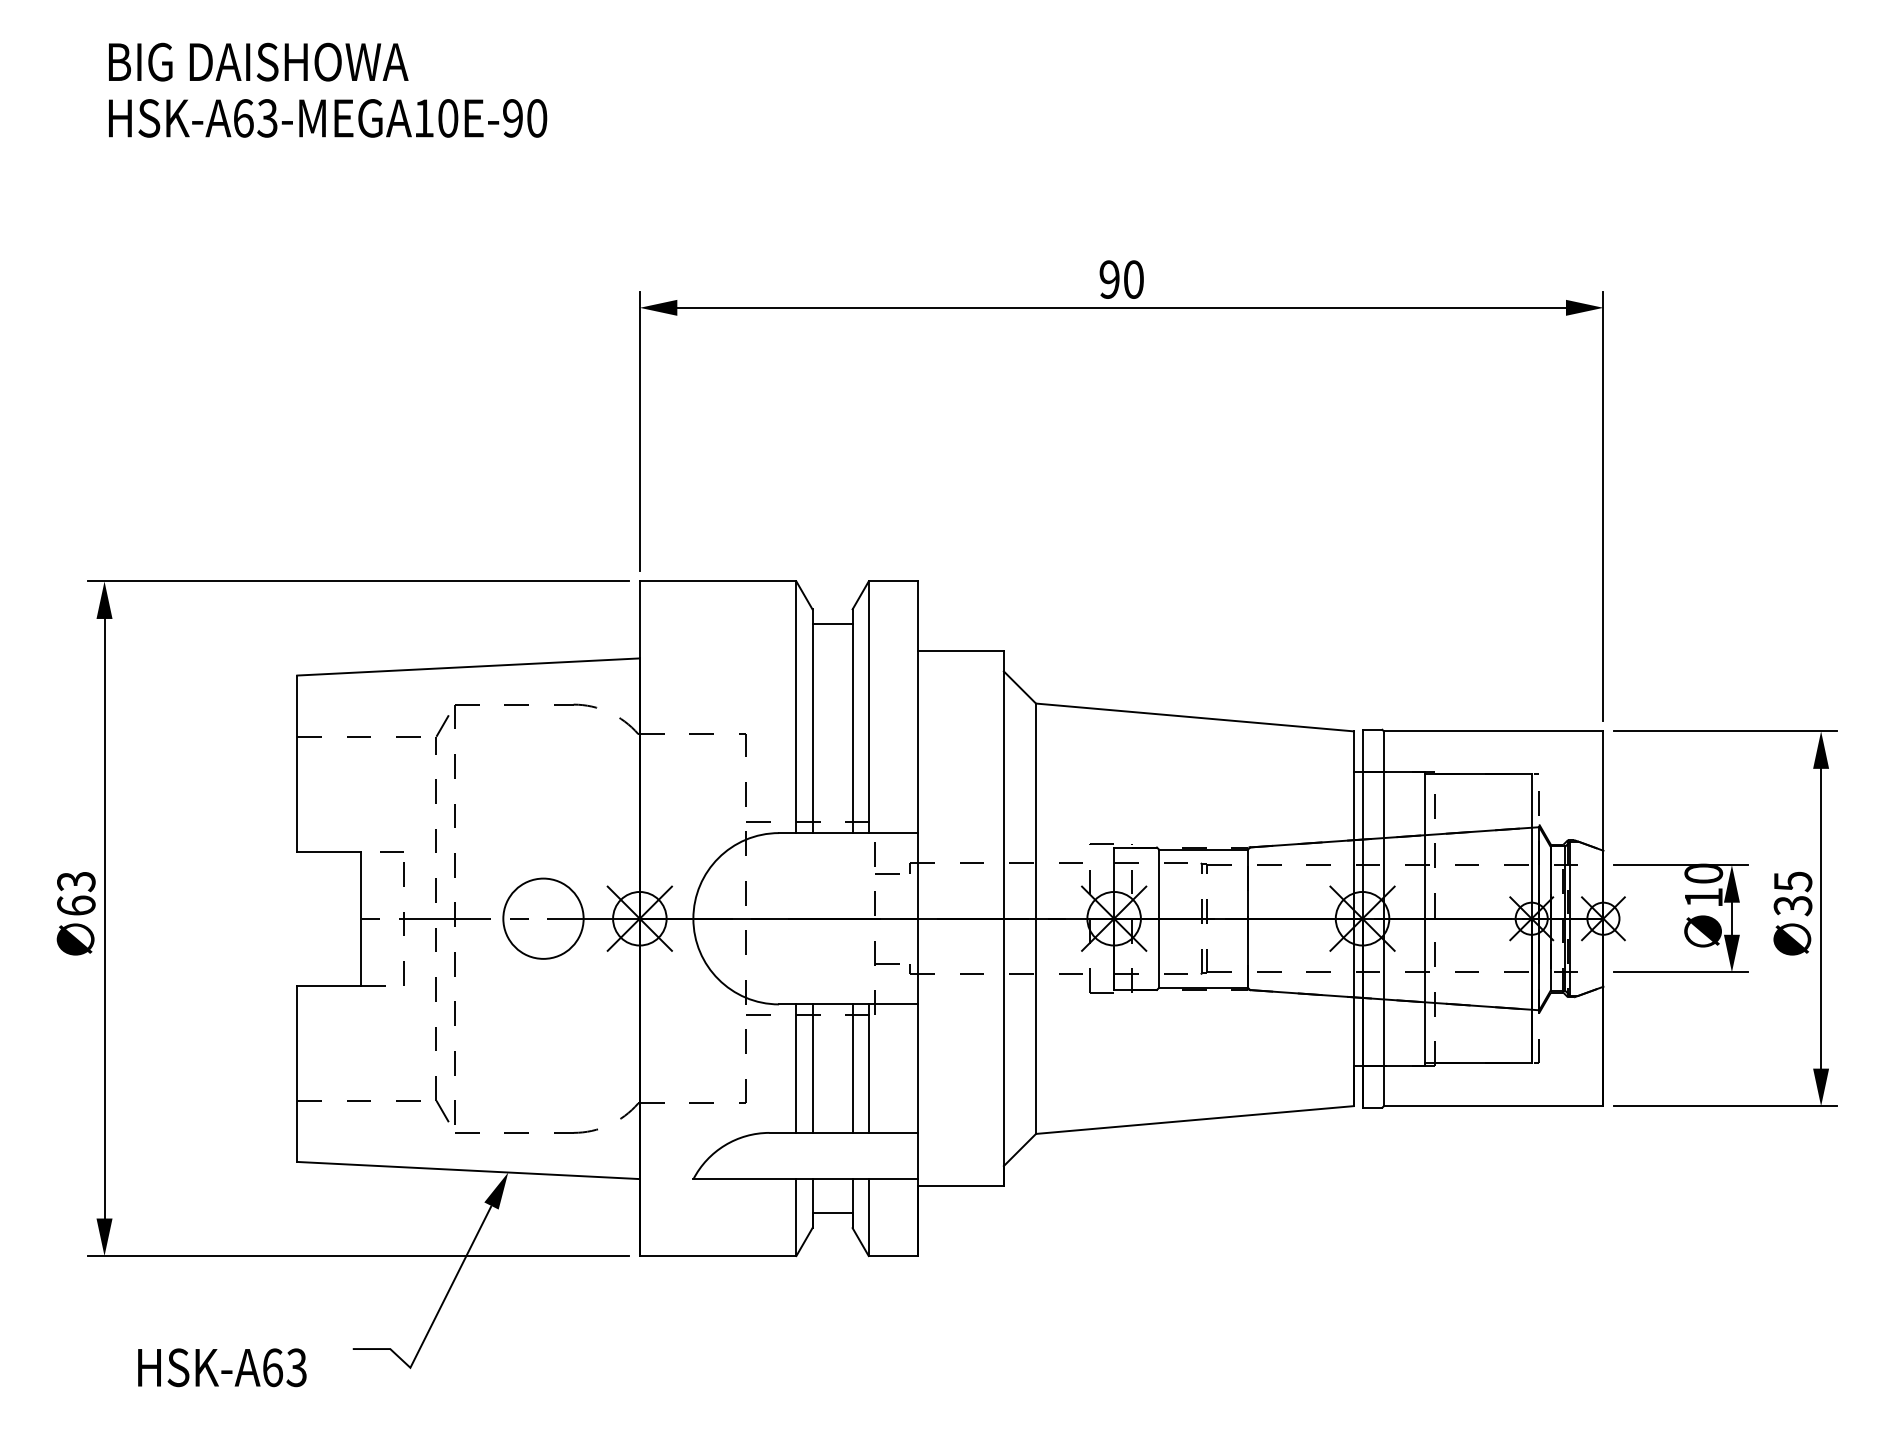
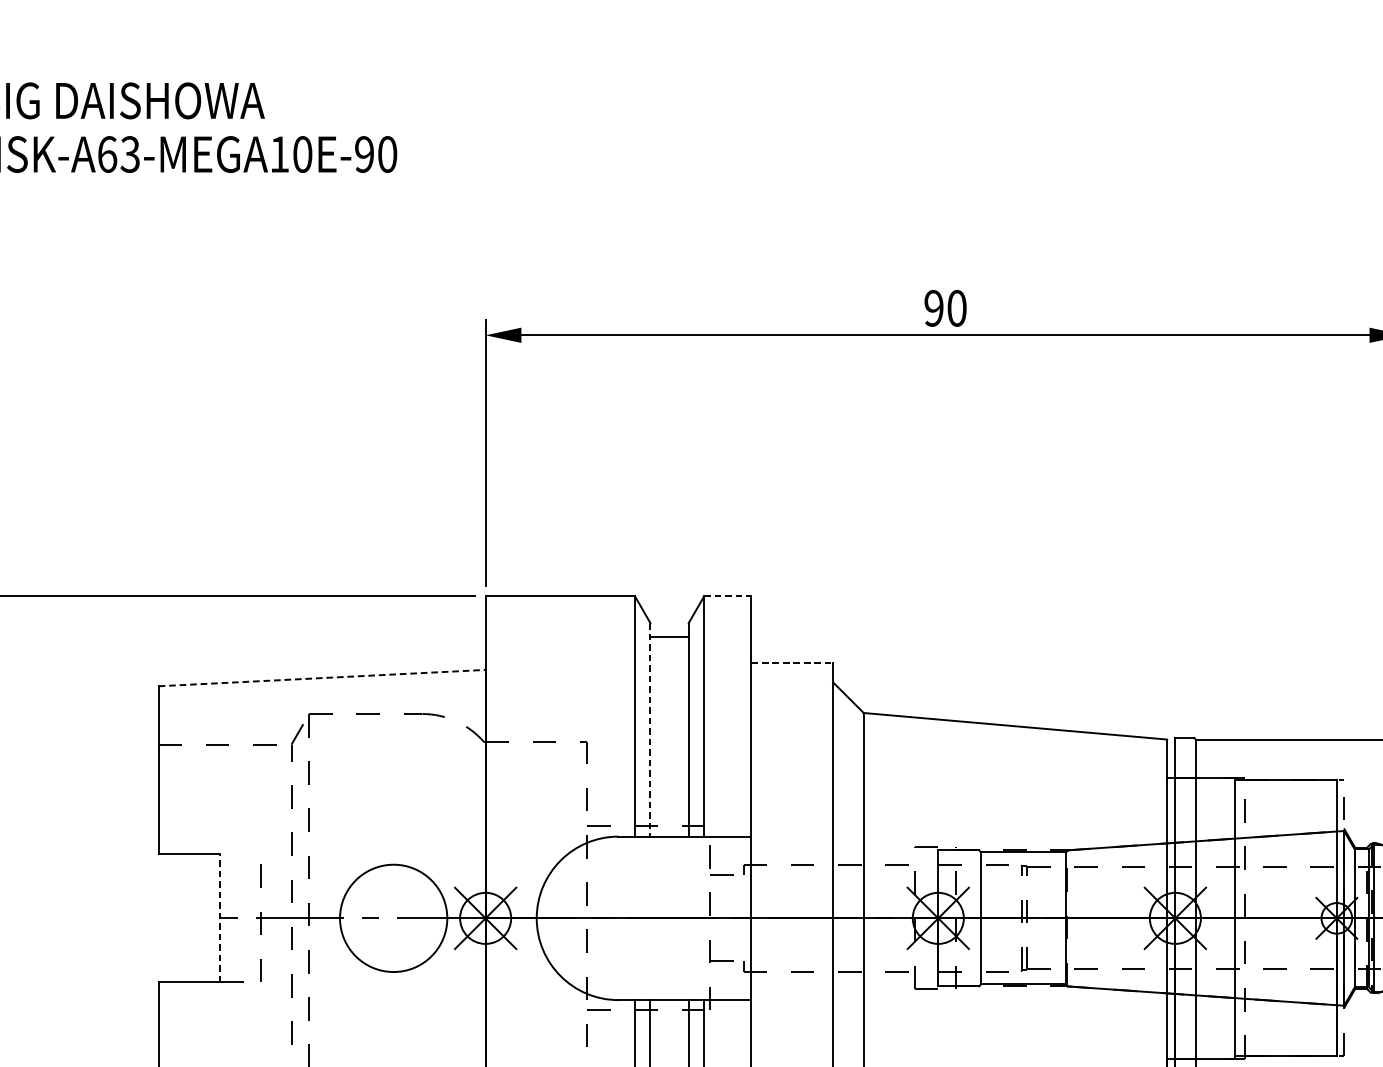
line: (893, 581) -> (727, 596), solid -> dashed
line: (961, 651) -> (792, 663), solid -> dashed
line: (468, 666) -> (322, 677), solid -> dashed
line: (812, 721) -> (650, 730), solid -> dashed
line: (391, 851) -> (248, 854), removed
line: (361, 918) -> (219, 918), solid -> dashed
circle: (543, 918) -> (393, 918), size x1.4

